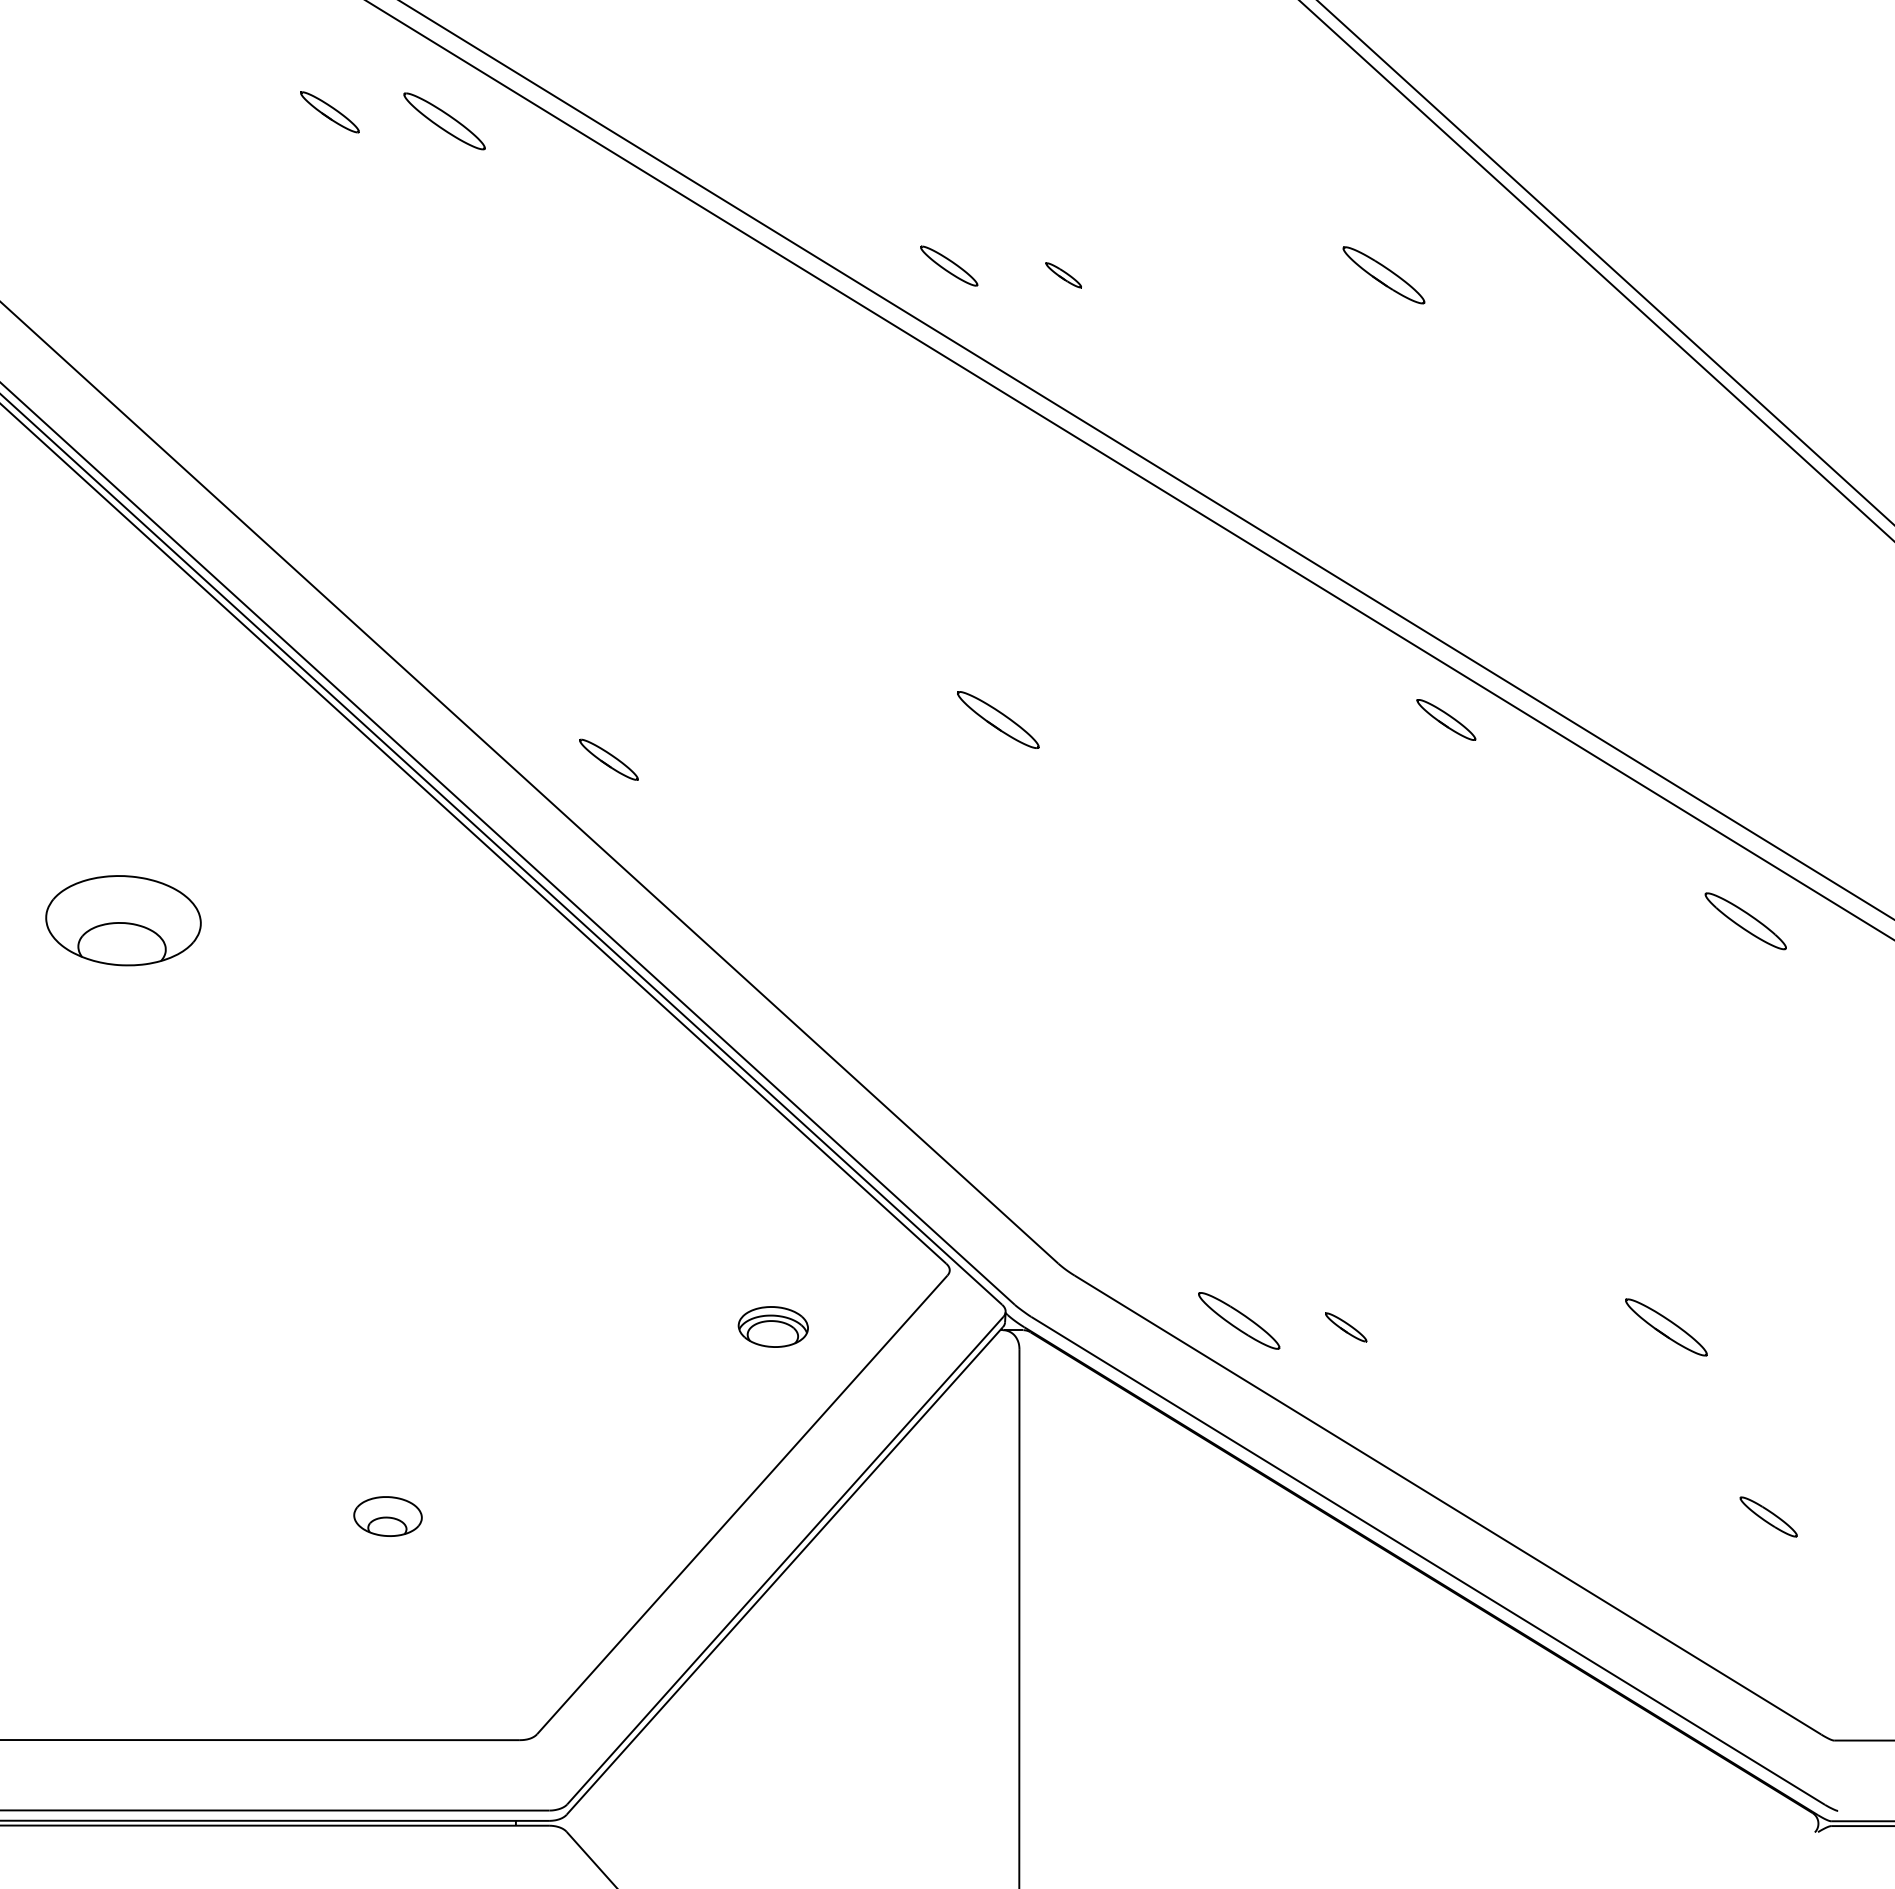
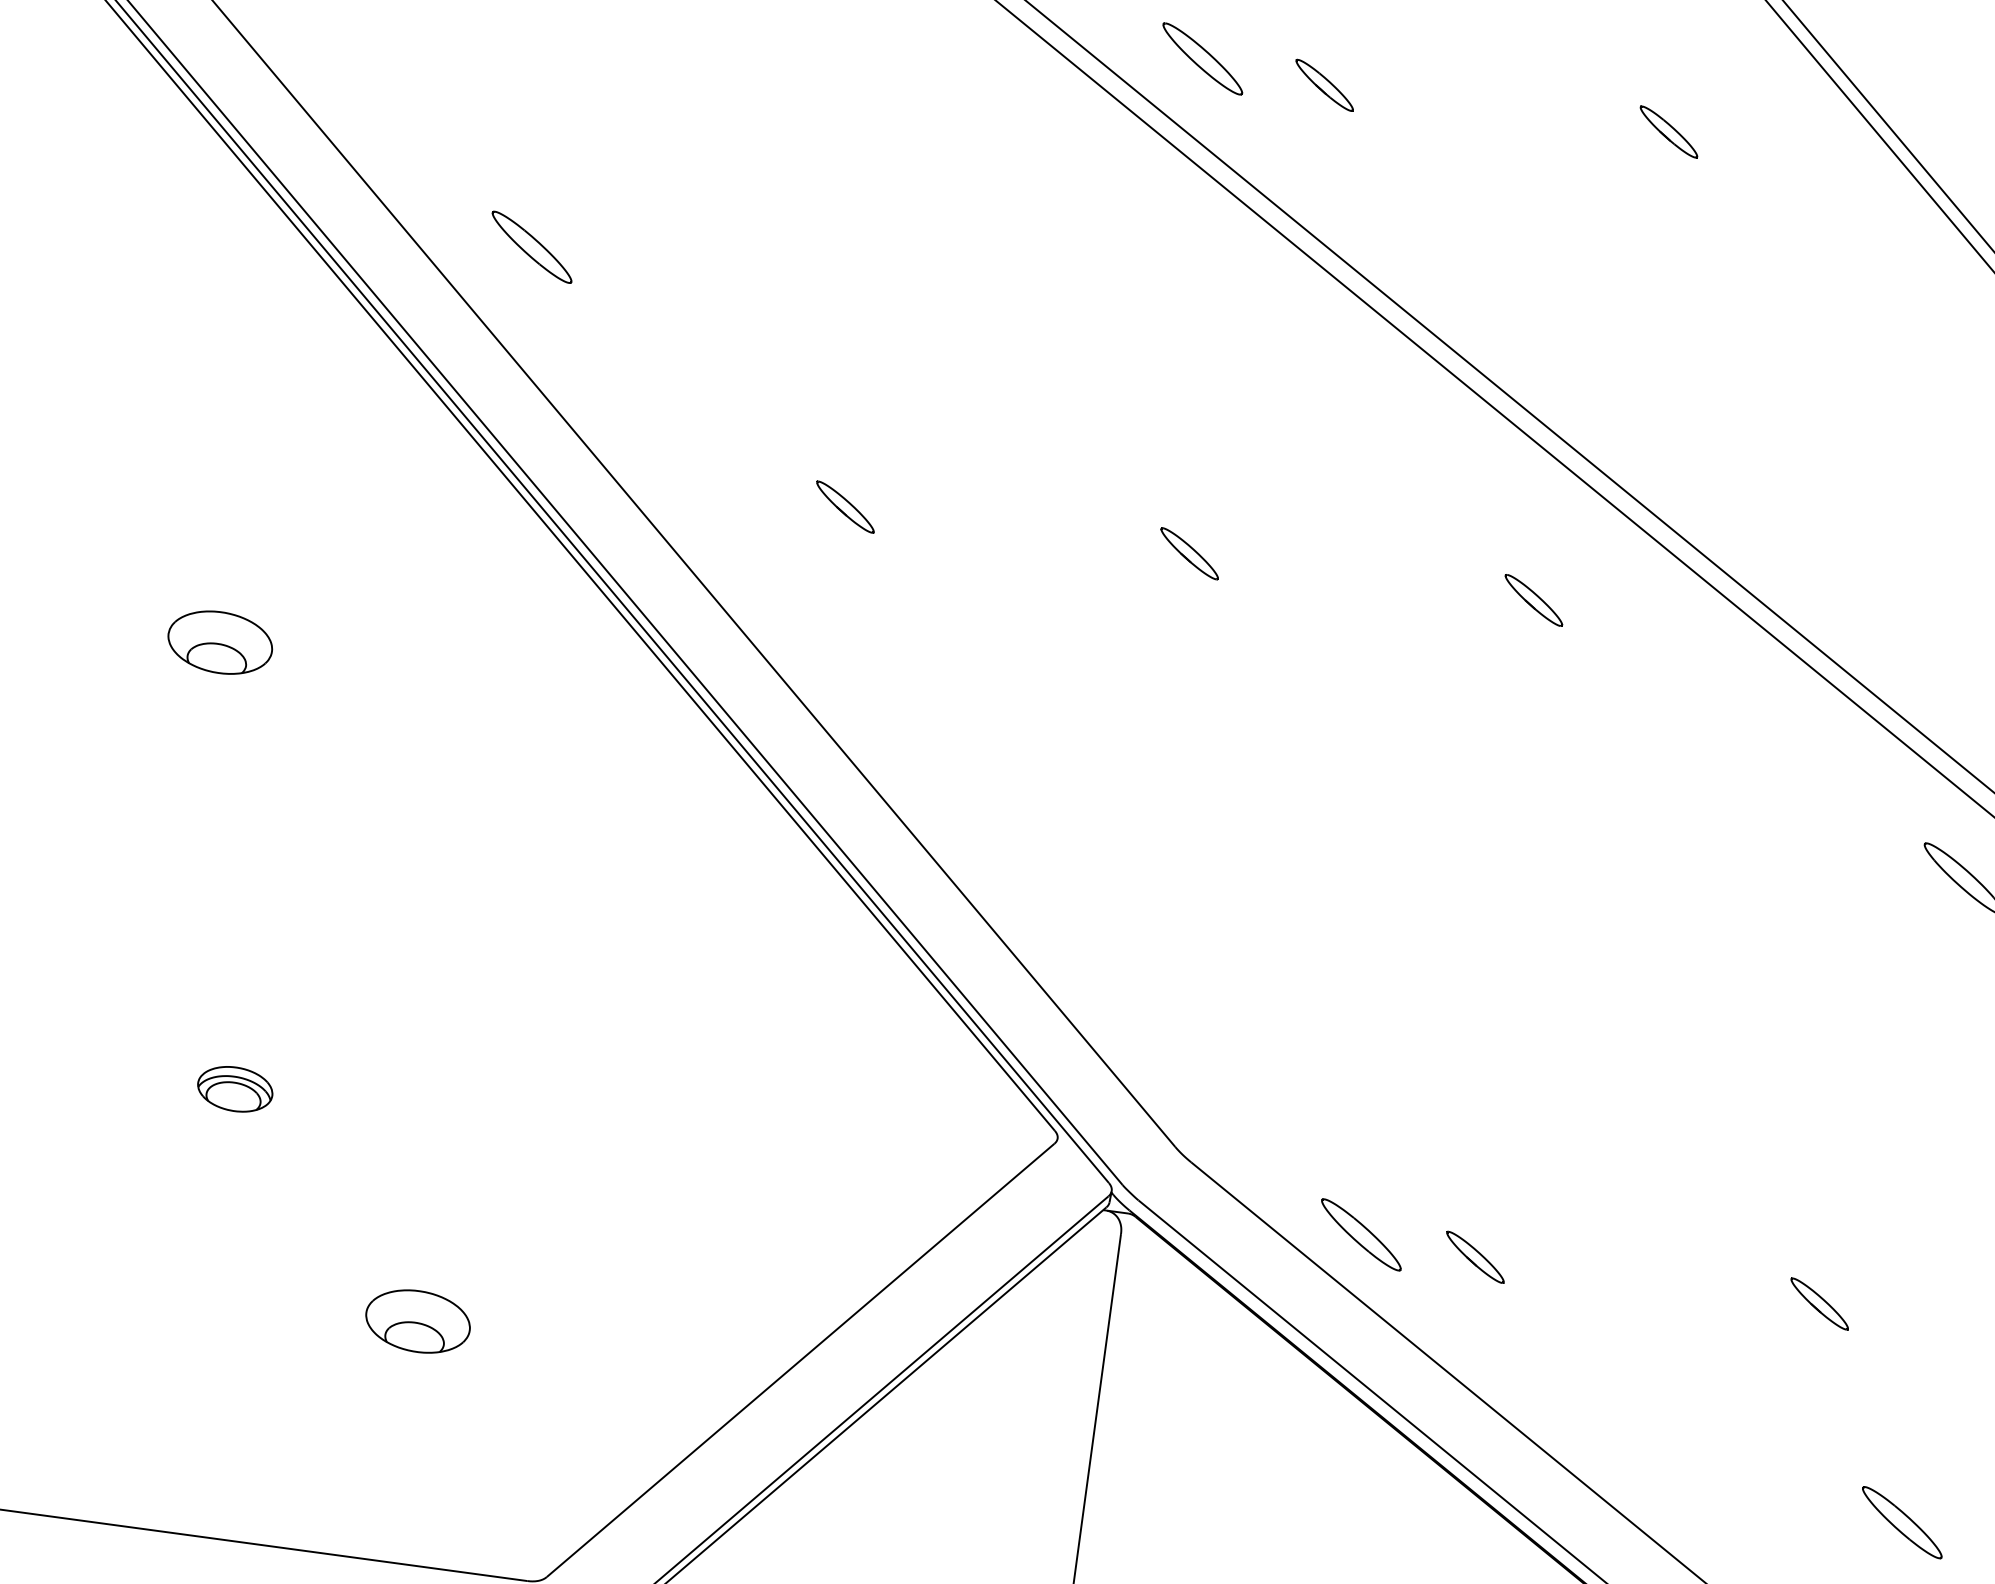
part: (949, 265) -> (1203, 58), size x1.43
part: (1063, 275) -> (1324, 85), size x1.67
part: (1383, 275) -> (1668, 132), size x0.71
part: (359, 520) -> (532, 246), added
part: (997, 719) -> (1189, 553), size x0.71
part: (1446, 719) -> (1534, 599), moved
part: (608, 759) -> (845, 506), moved
part: (123, 920) -> (220, 642), size x0.62
part: (772, 1326) -> (234, 1088), moved
part: (1345, 1327) -> (1474, 1257), size x1.43
part: (1666, 1327) -> (1819, 1304), size x0.71
part: (387, 1516) -> (417, 1321), size x1.43
part: (1768, 1516) -> (1901, 1522), size x1.43

